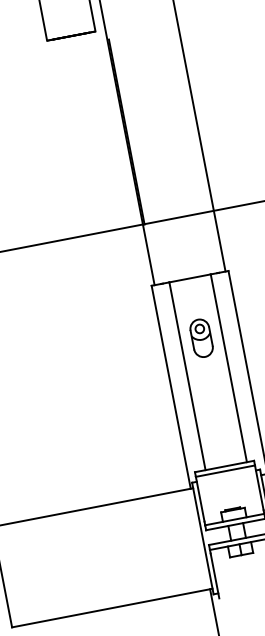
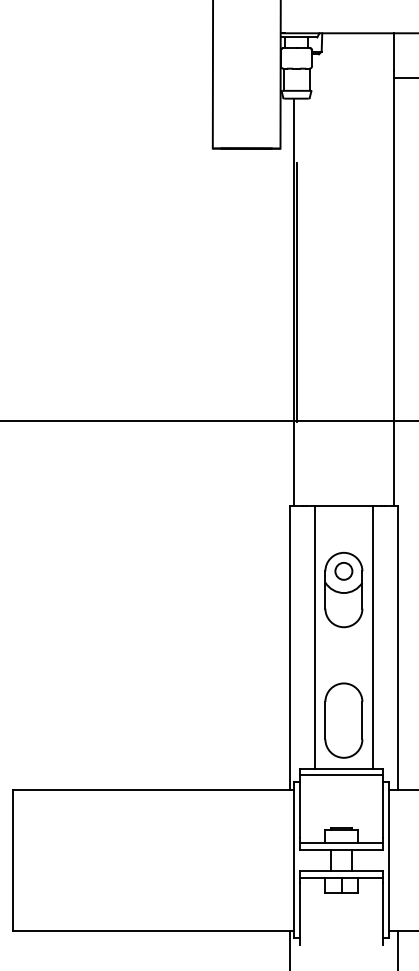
part: (201, 338) -> (343, 589), size x1.43
part: (219, 431) -> (343, 720), added

